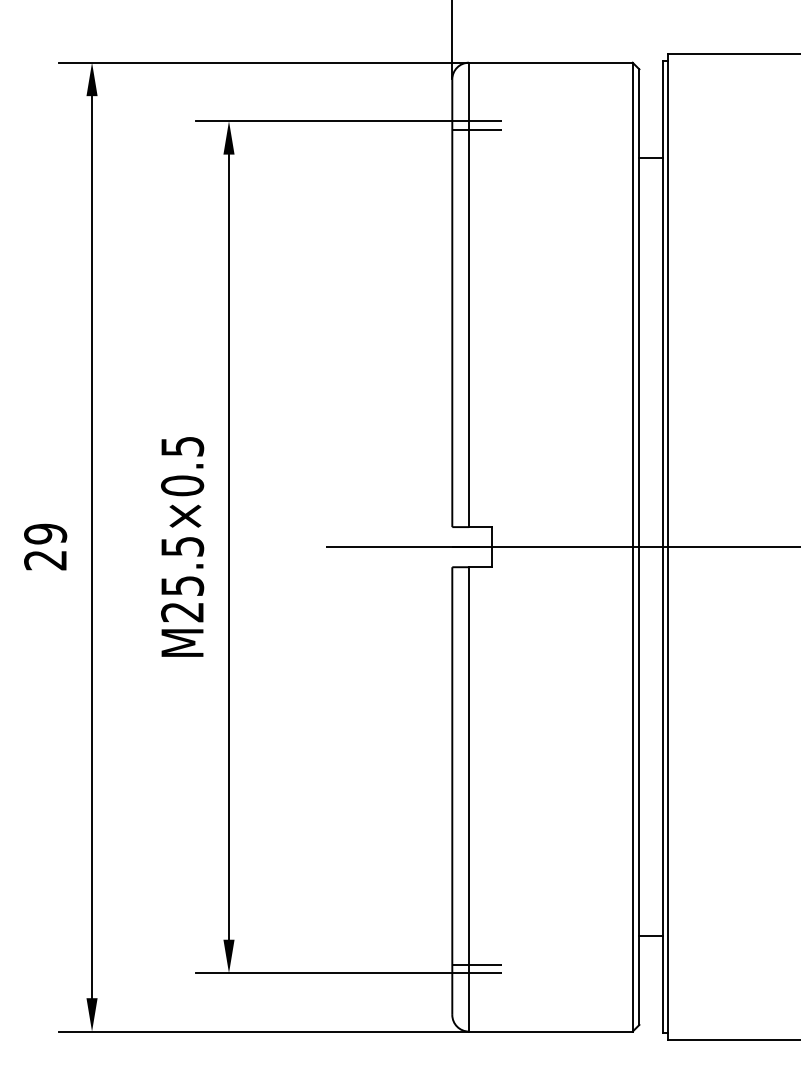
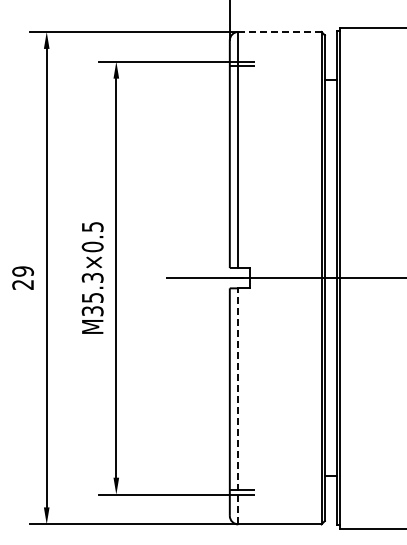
line: (550, 61) -> (279, 31), solid -> dashed
text: (182, 579) -> (92, 294), M25.5×0.5 -> M35.3×0.5
line: (469, 797) -> (238, 405), solid -> dashed

